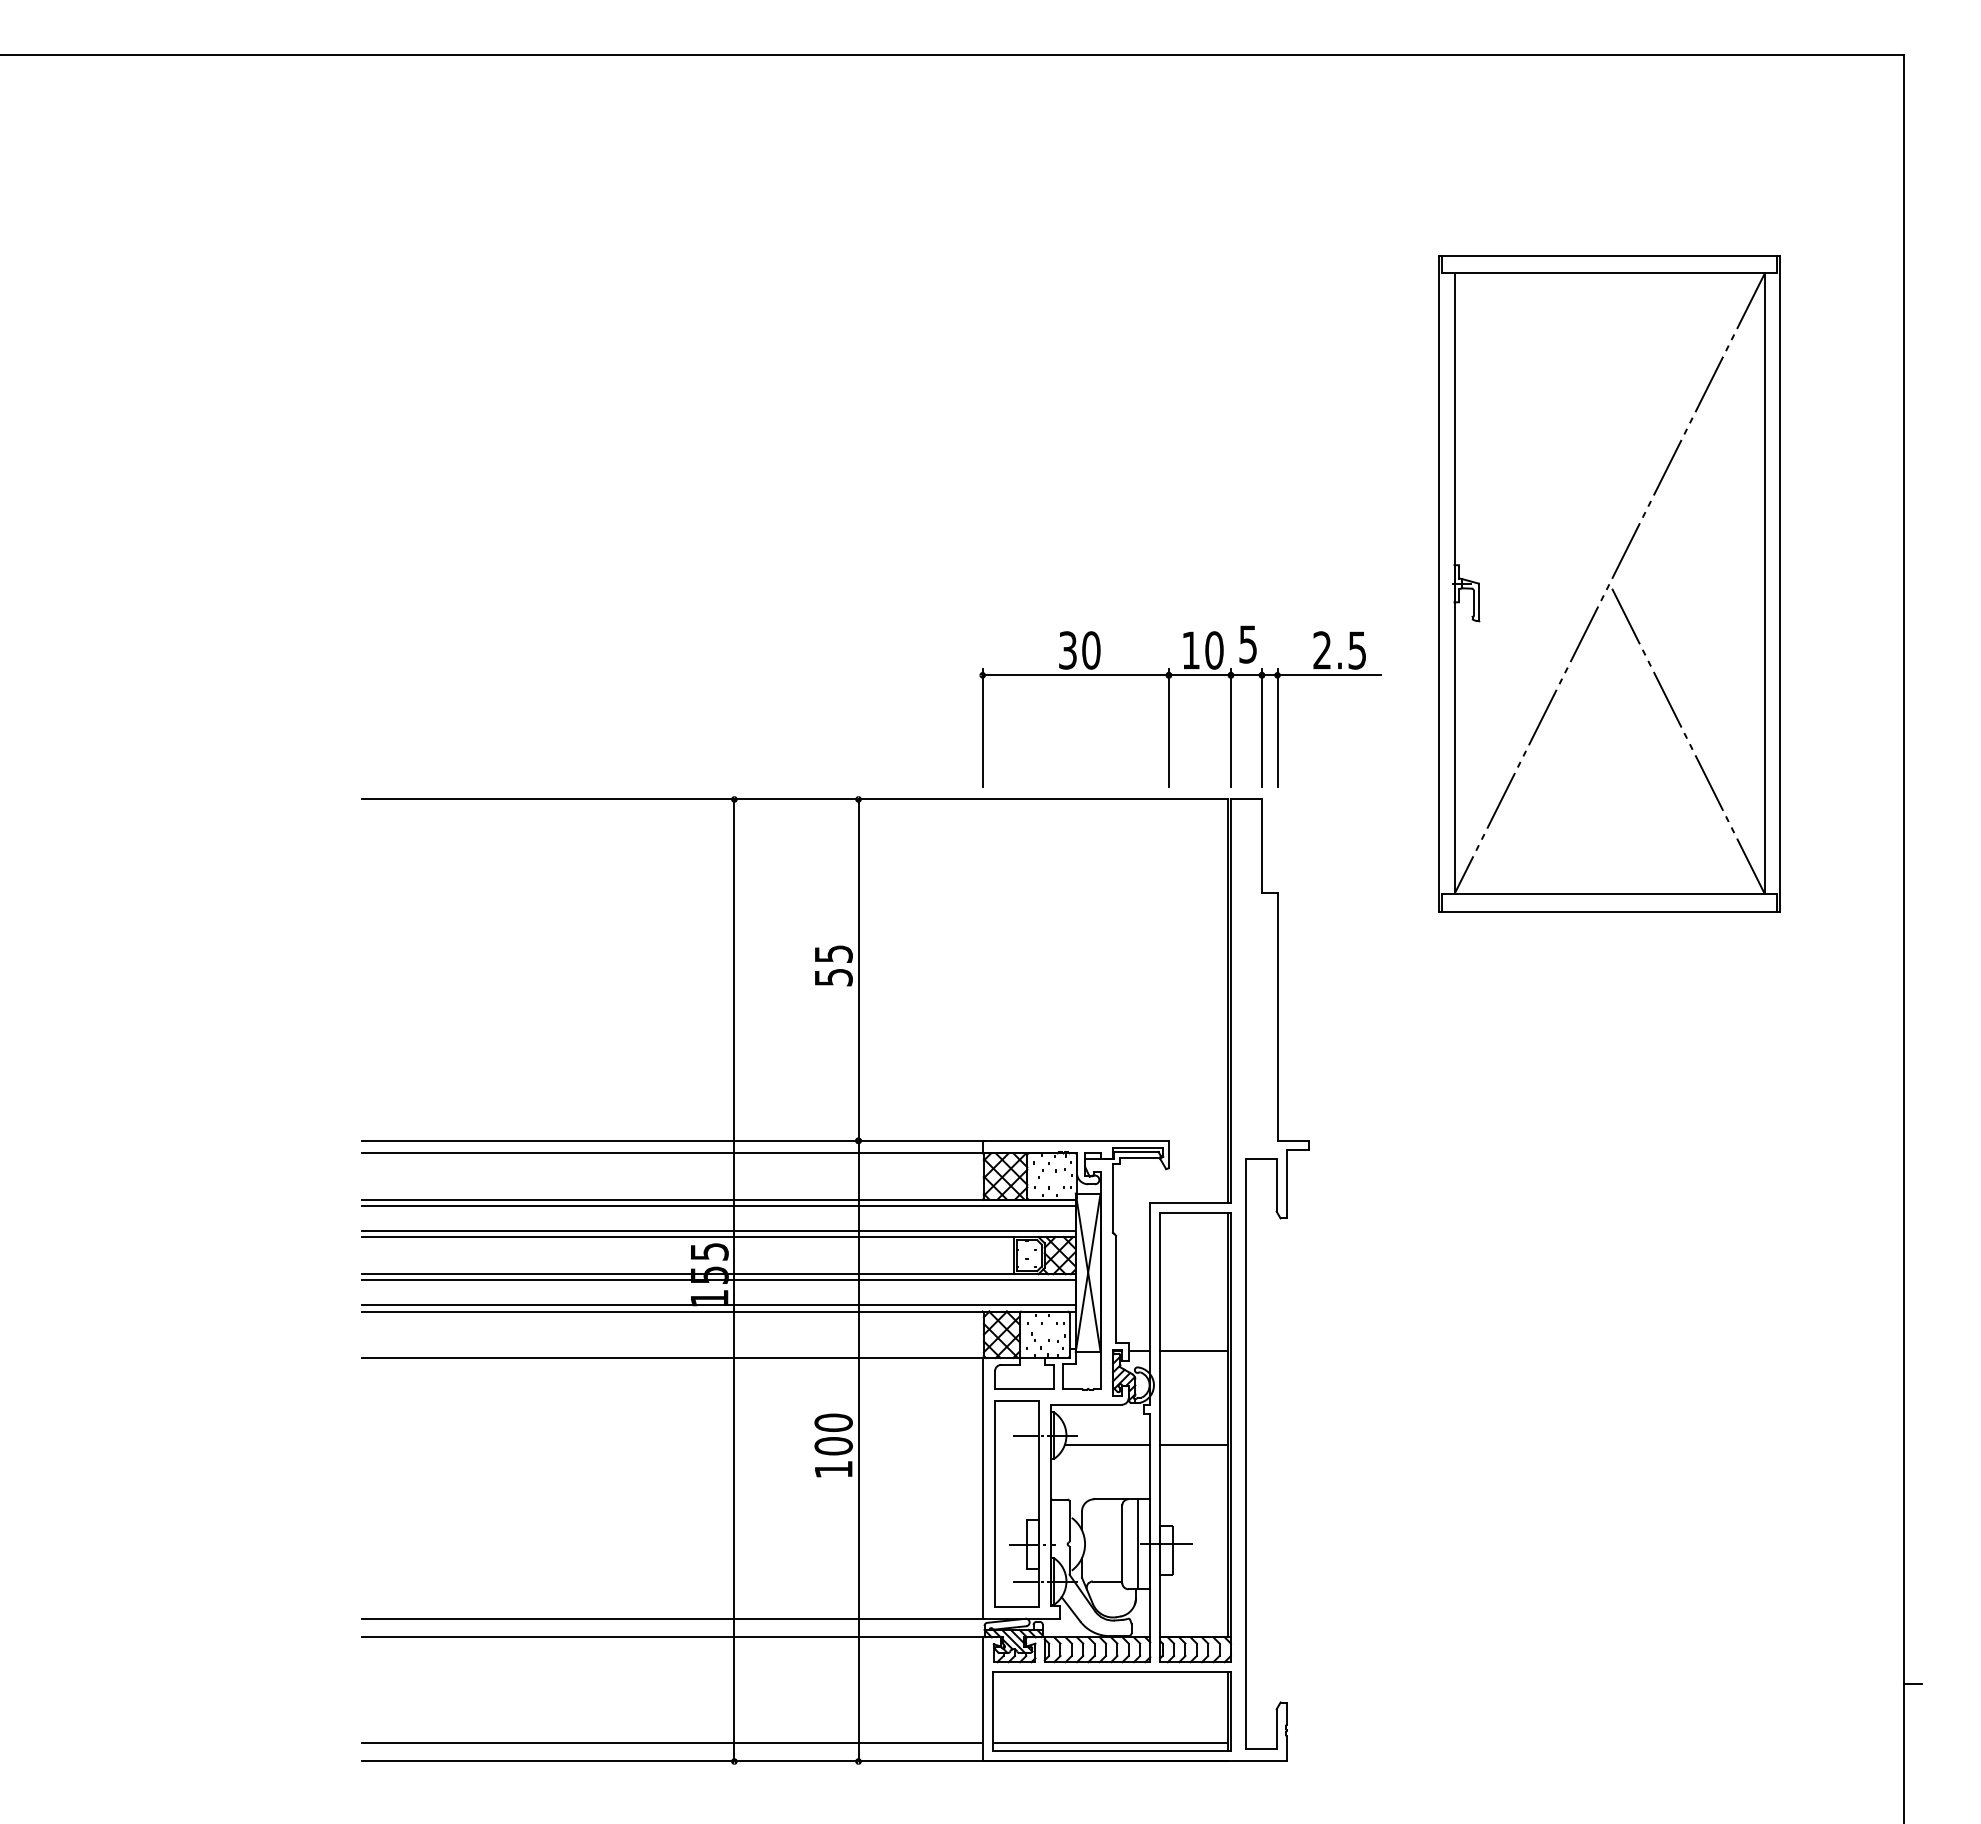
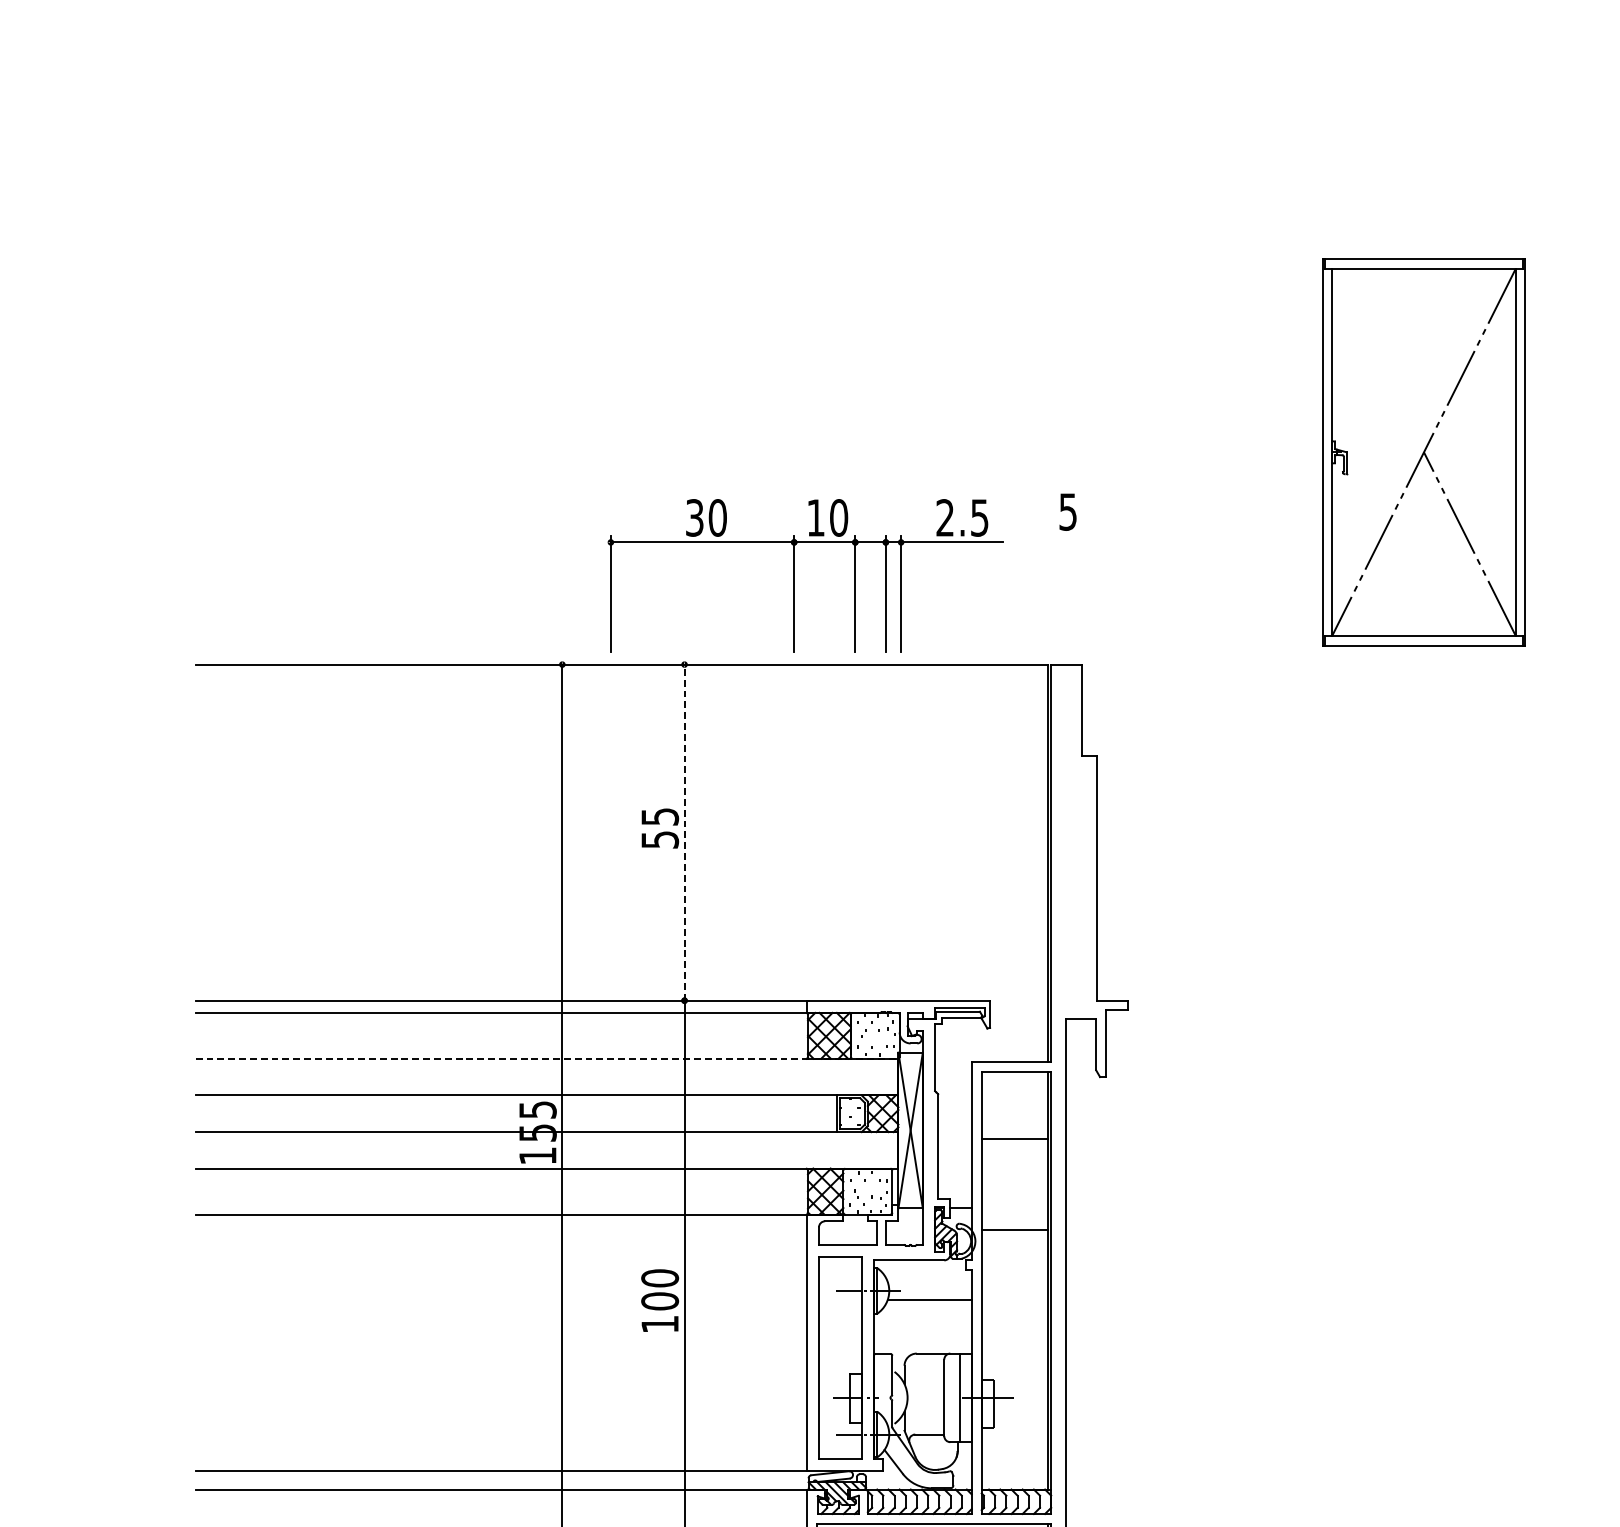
part: (1609, 583) -> (1423, 452), size x0.6
part: (1169, 709) -> (794, 576), moved
line: (858, 970) -> (684, 833), solid -> dashed
line: (718, 1199) -> (546, 1058), solid -> dashed
line: (718, 1205) -> (546, 1064), removed
line: (718, 1230) -> (546, 1088), removed
line: (718, 1280) -> (546, 1138), removed
line: (718, 1305) -> (546, 1162), removed
line: (1193, 1351) -> (1014, 1139), moved
line: (1193, 1444) -> (1014, 1229), moved

